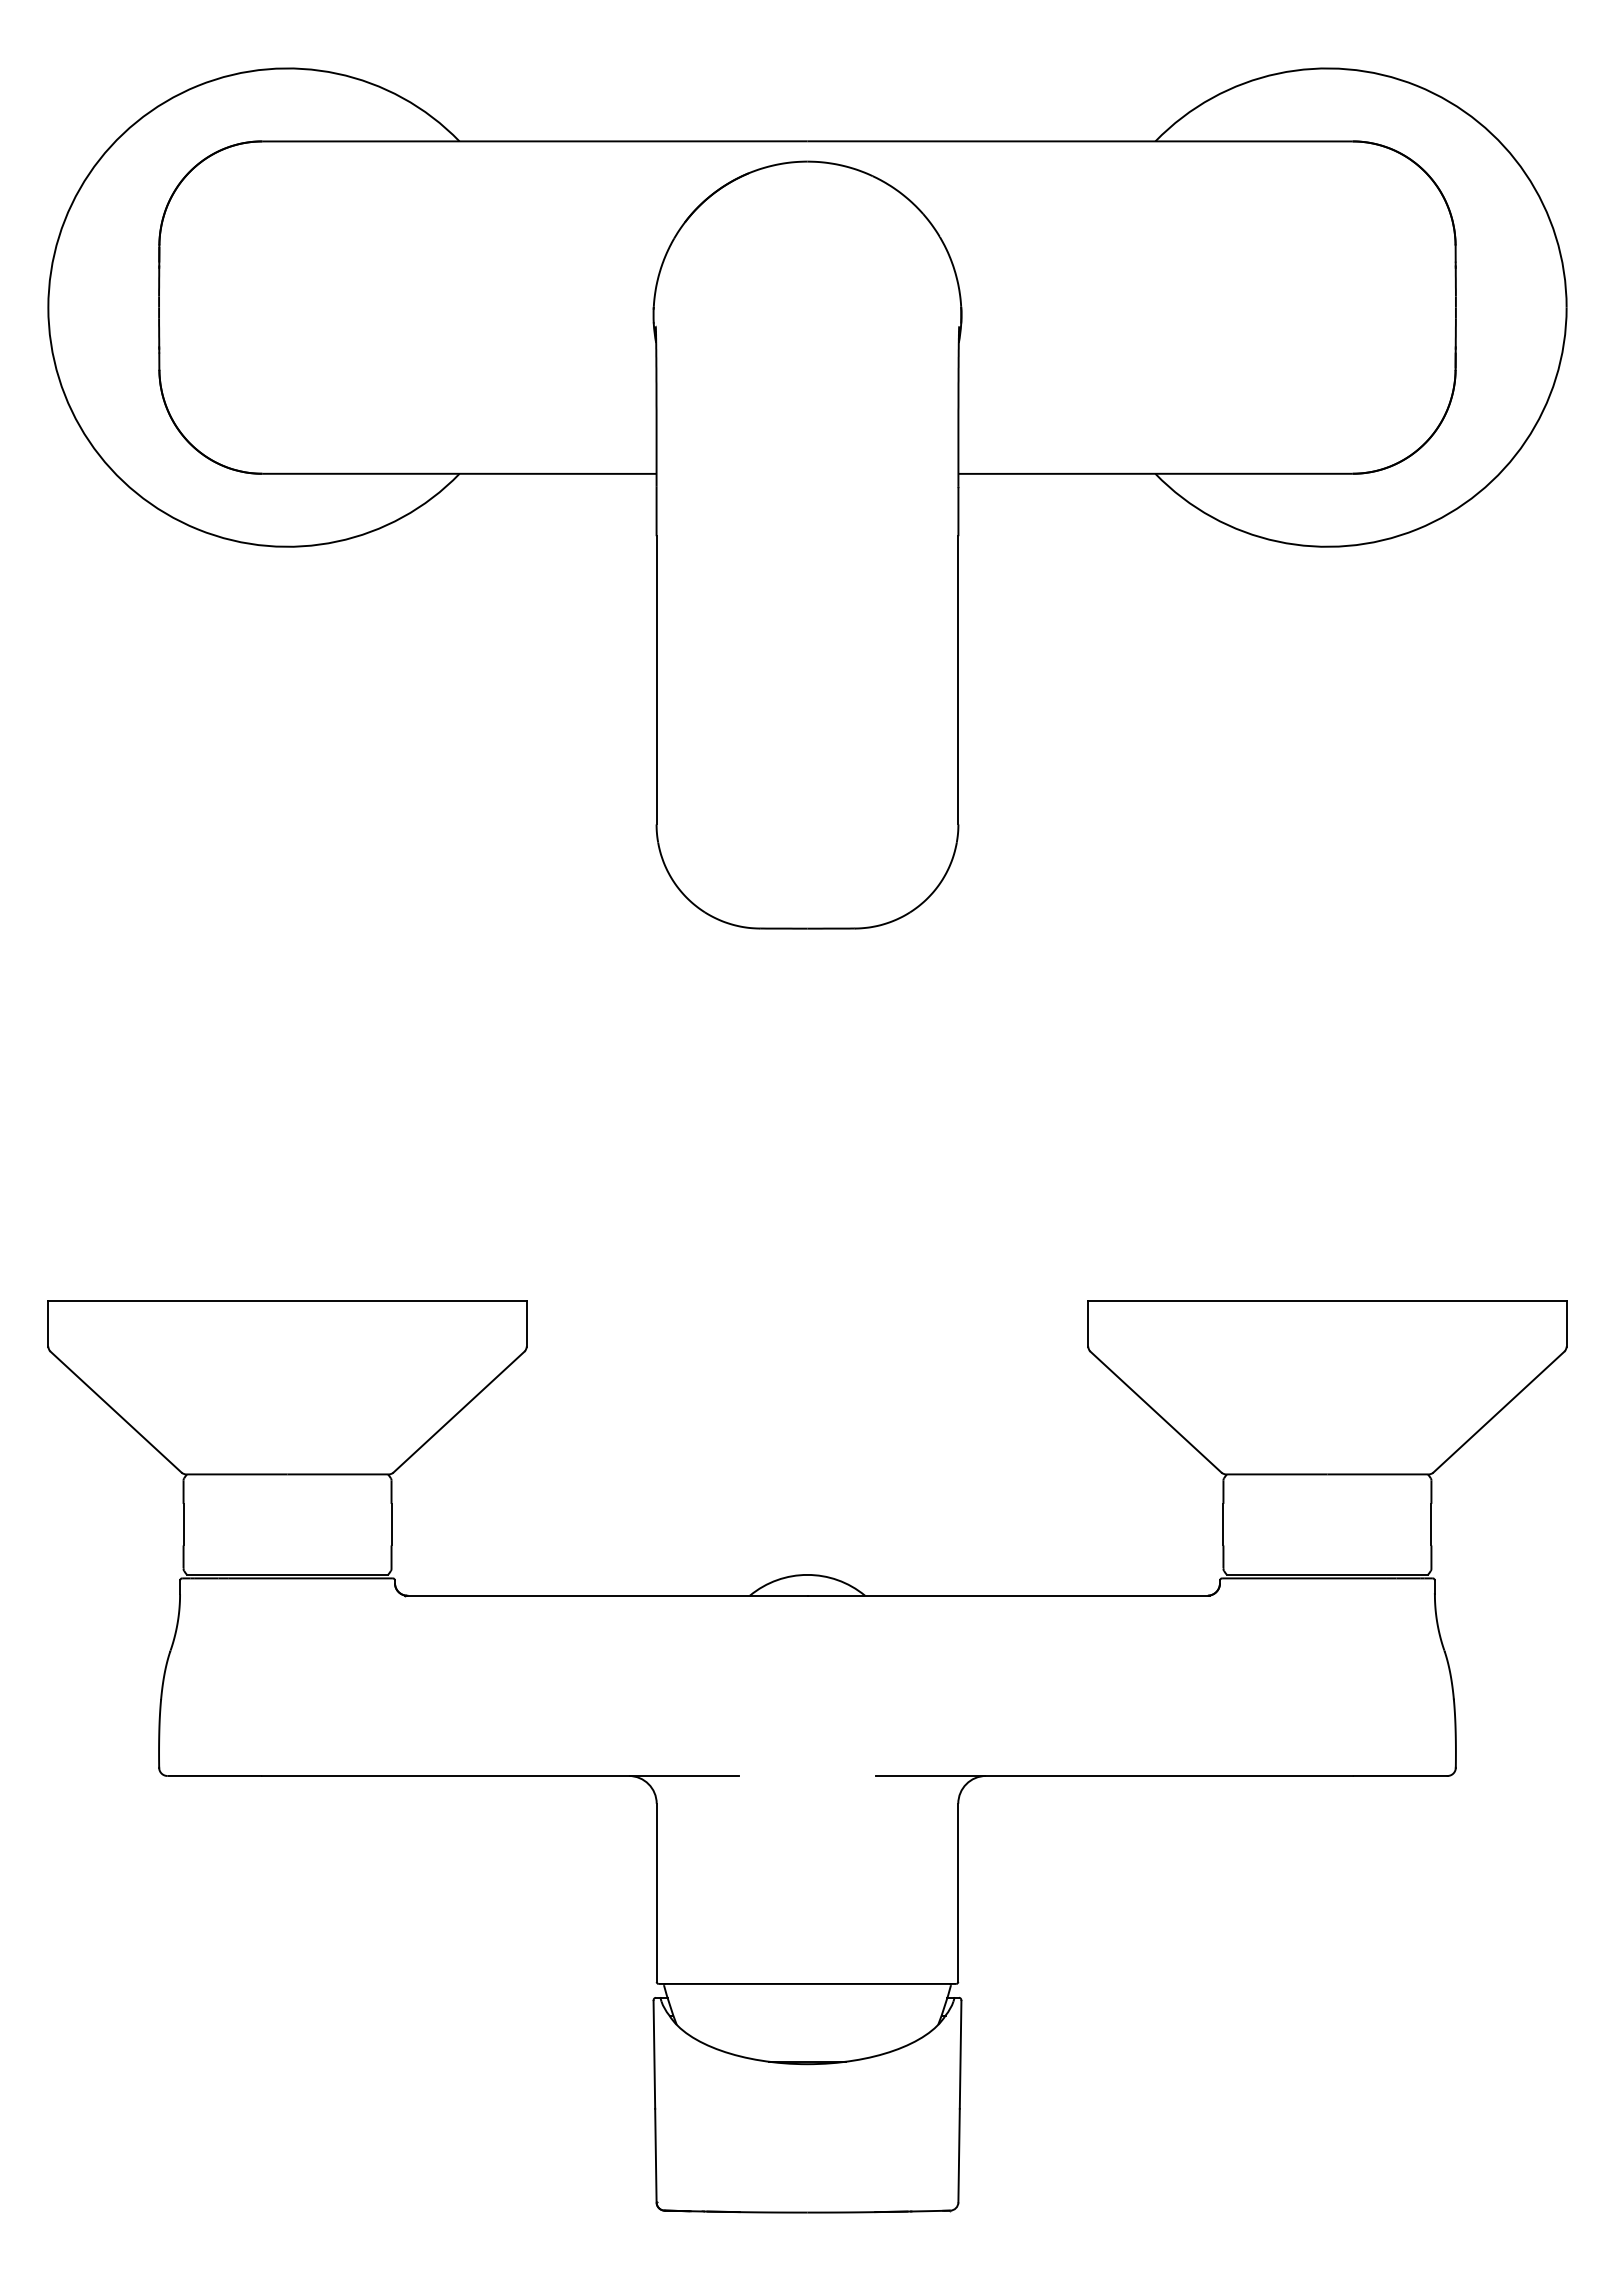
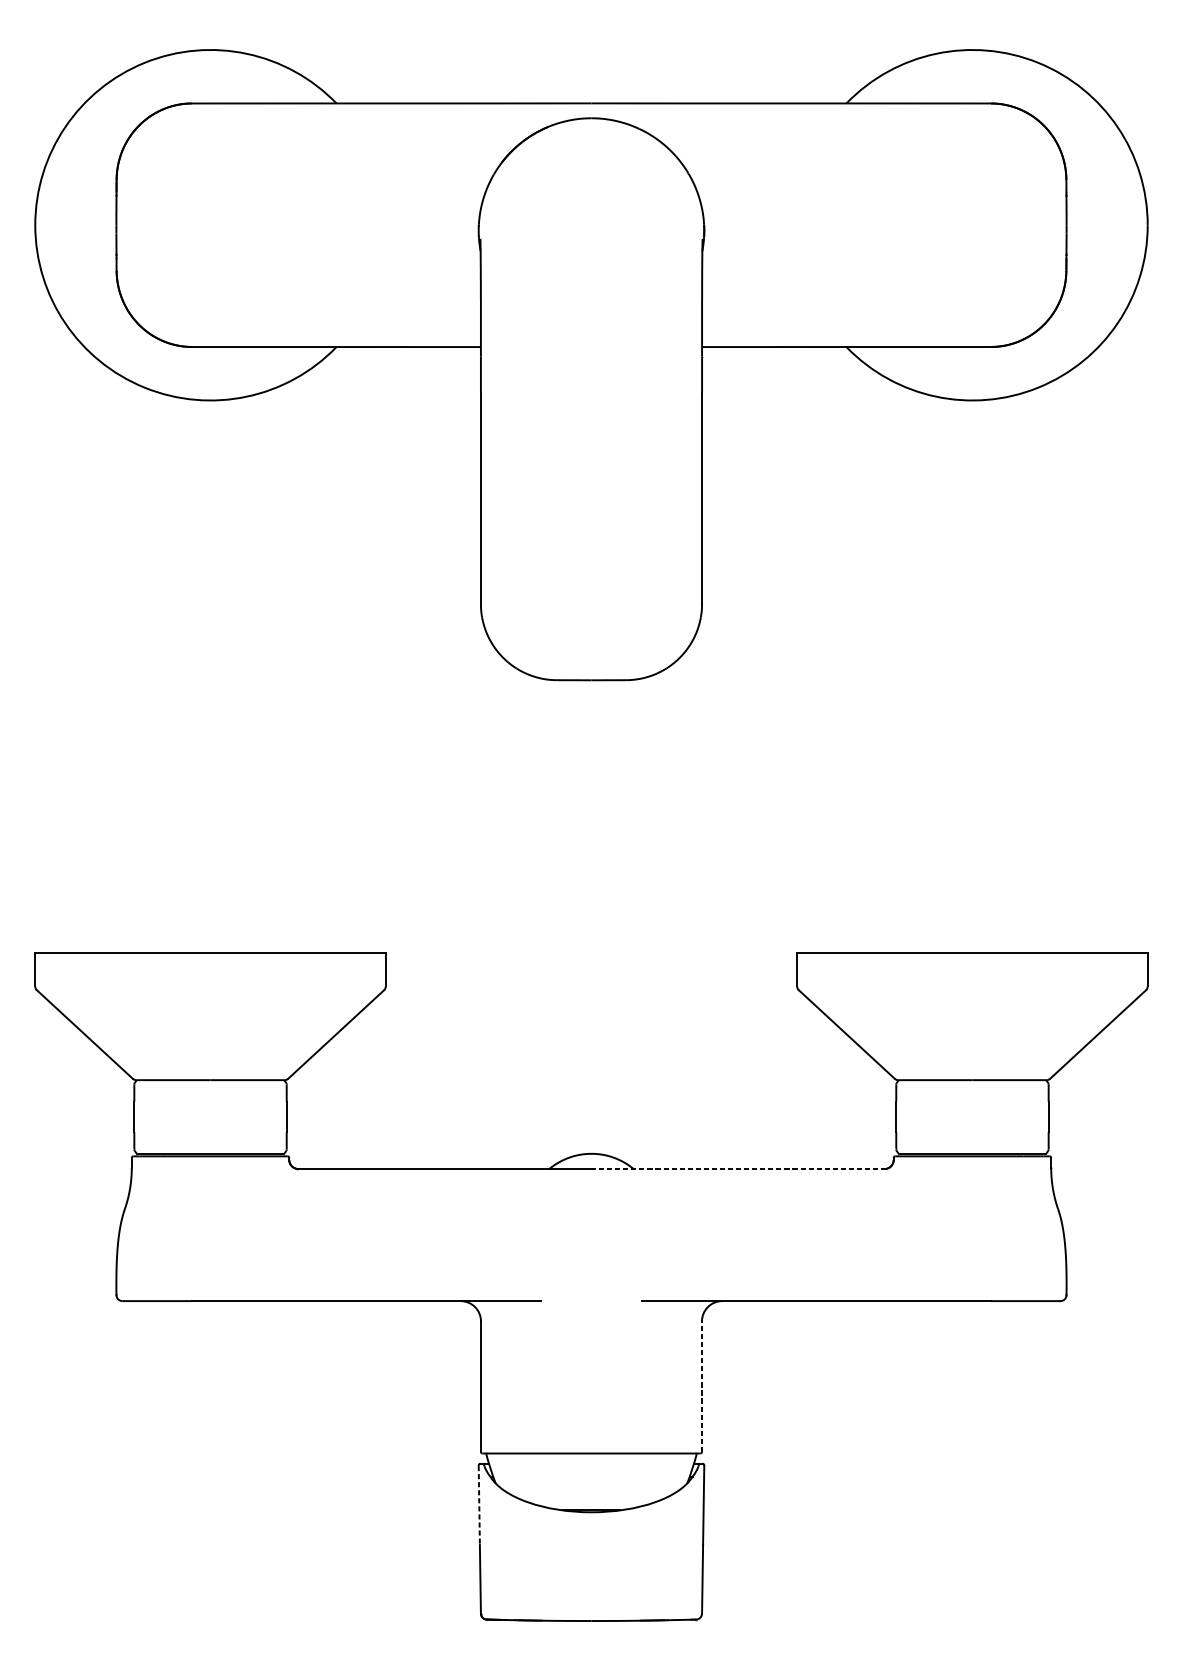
line: (1008, 1595) -> (738, 1168), solid -> dashed
line: (958, 1892) -> (702, 1386), solid -> dashed
line: (654, 2054) -> (479, 1505), solid -> dashed

